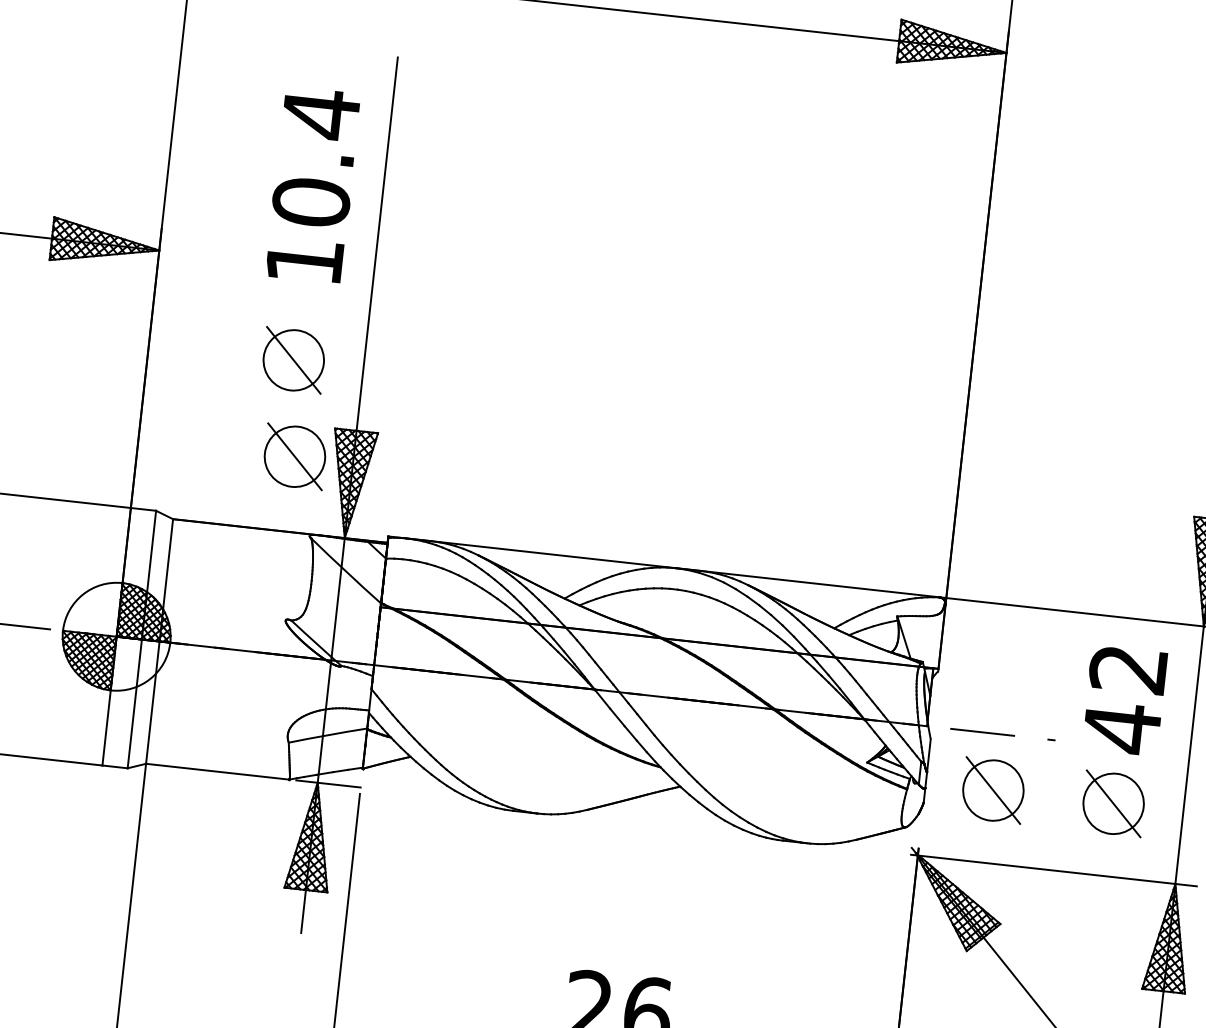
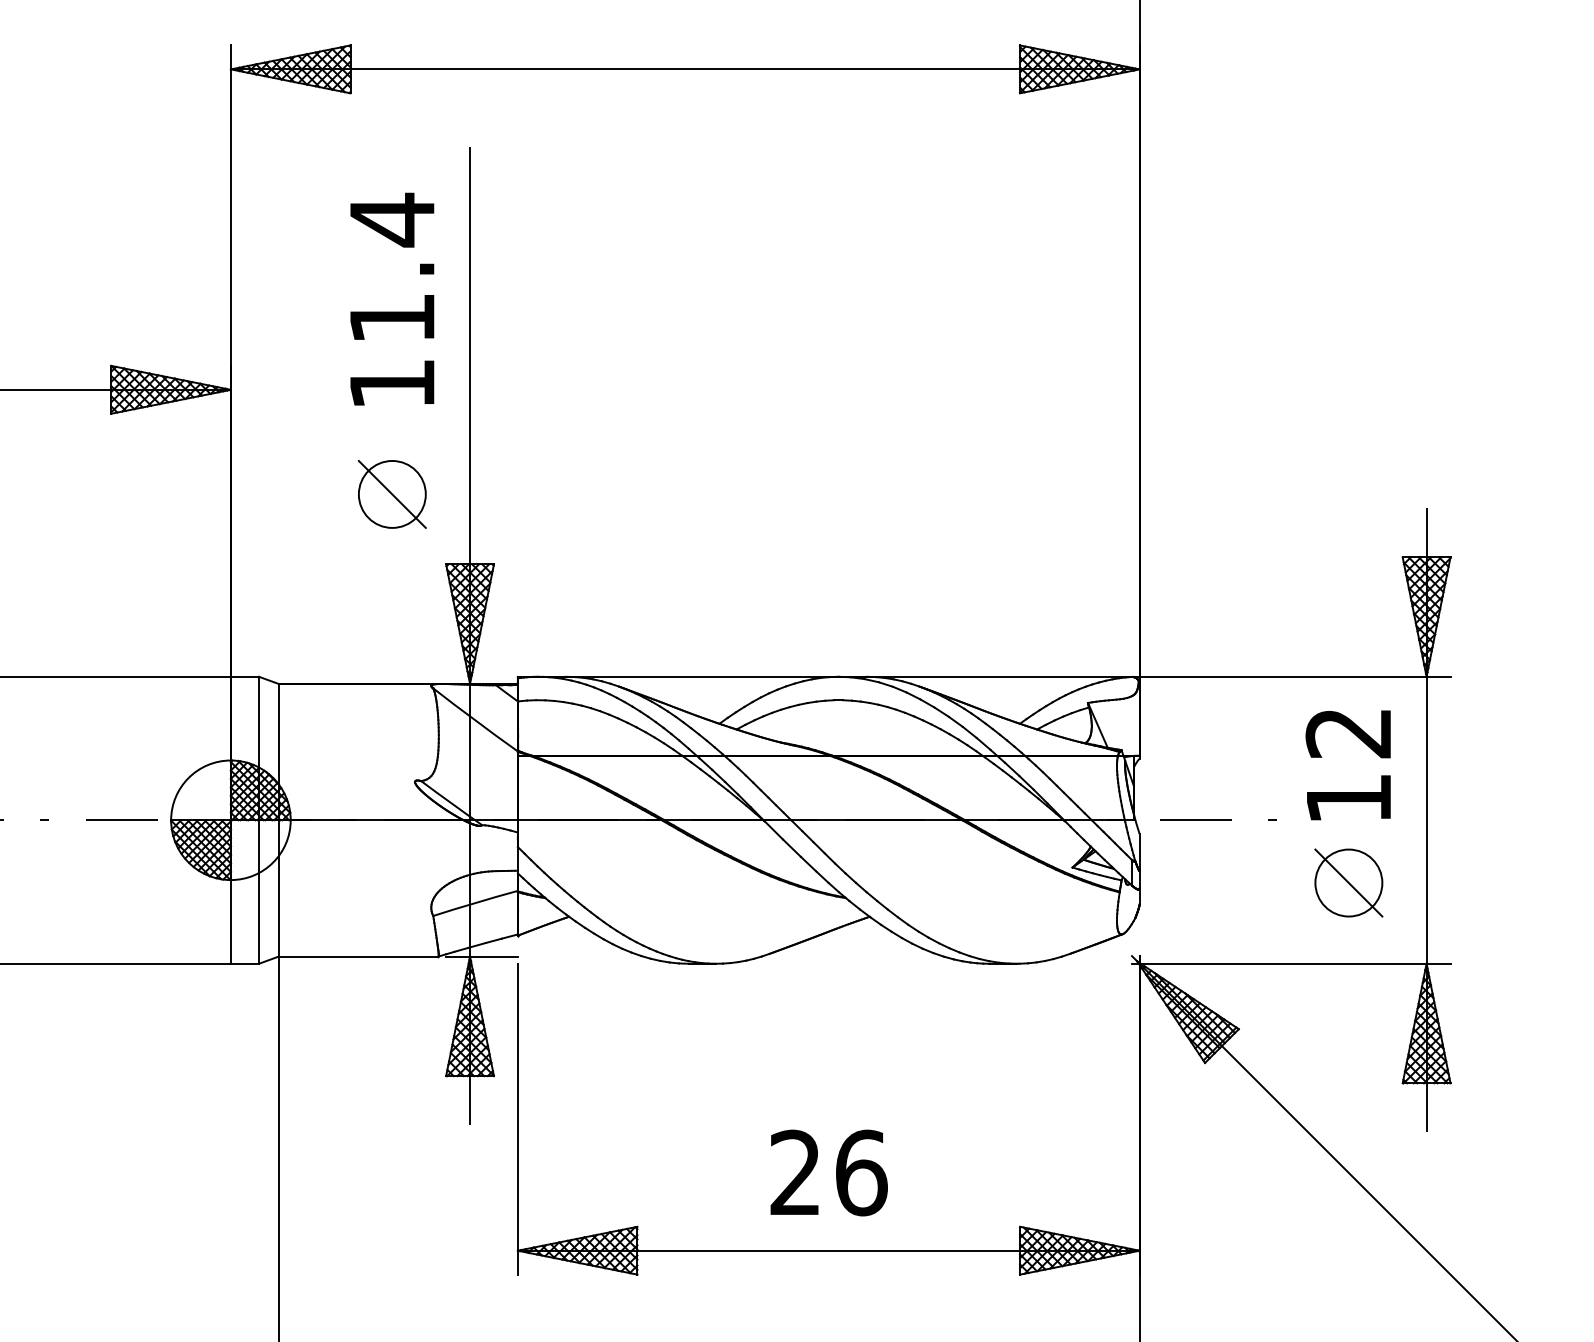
text: (311, 202) -> (392, 318), 10.4 -> 11.4
part: (294, 456) -> (404, 600), removed
text: (1121, 727) -> (1348, 798), 42 -> 12
part: (993, 790) -> (1214, 882), removed

